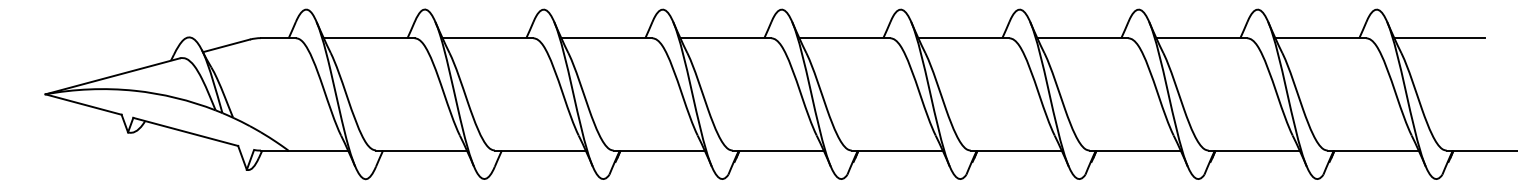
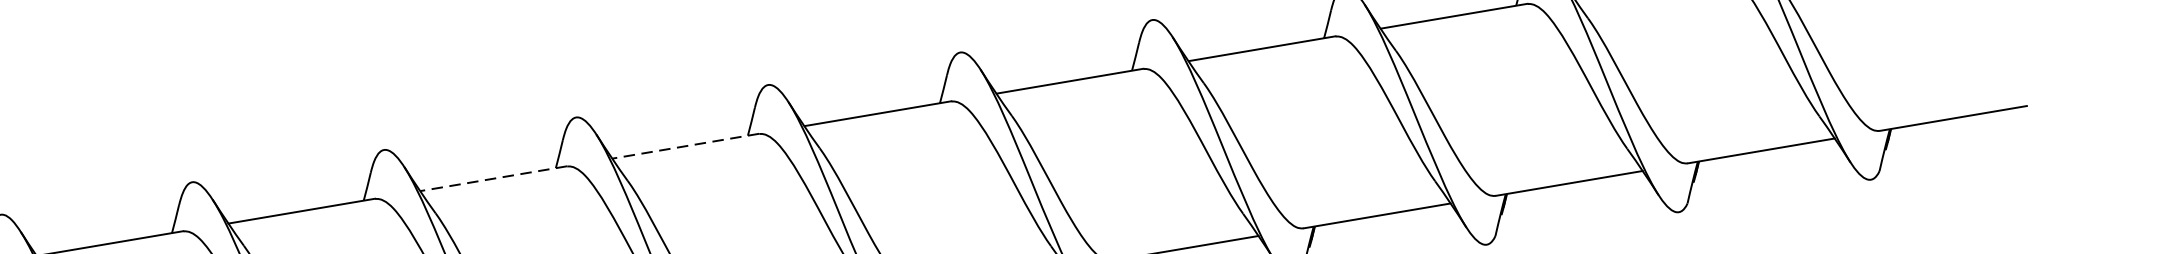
line: (606, 38) -> (493, 179), solid -> dashed
line: (725, 38) -> (685, 146), solid -> dashed

